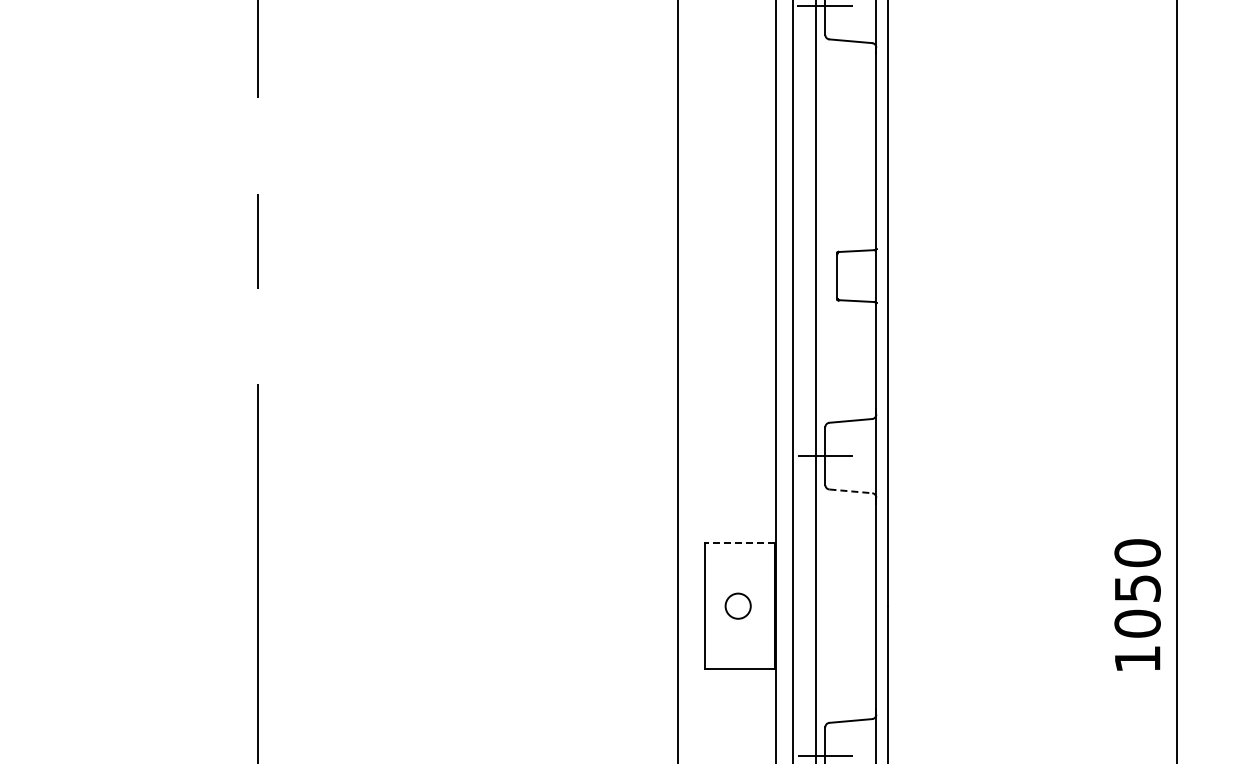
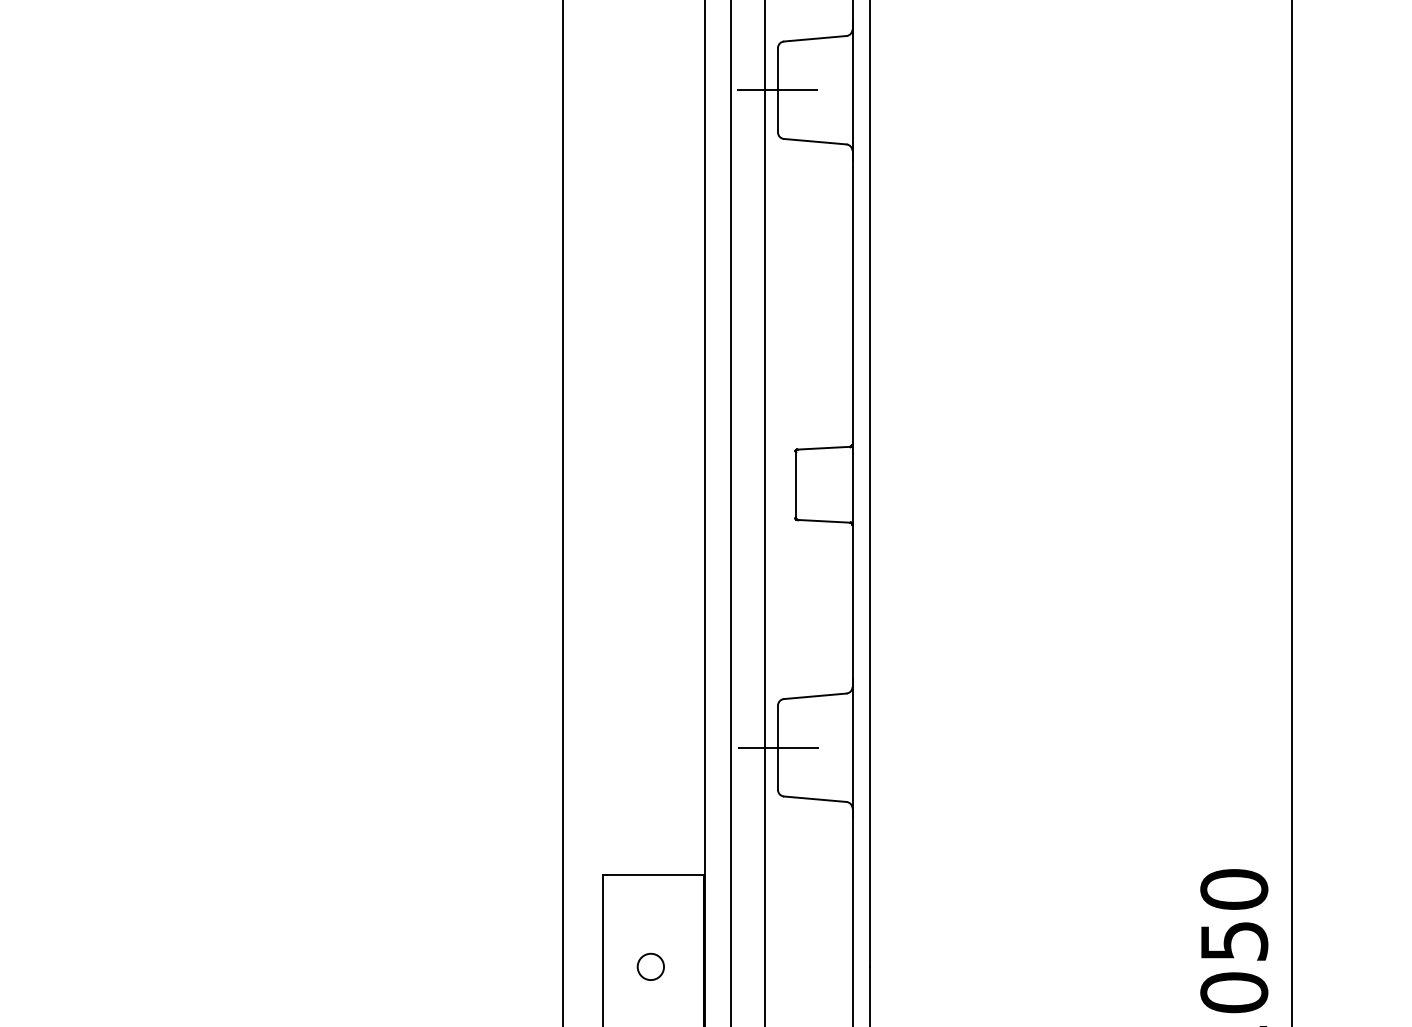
line: (851, 491) -> (816, 799), dashed -> solid
line: (741, 542) -> (655, 873), dashed -> solid
circle: (738, 605) -> (651, 965), size x0.71

